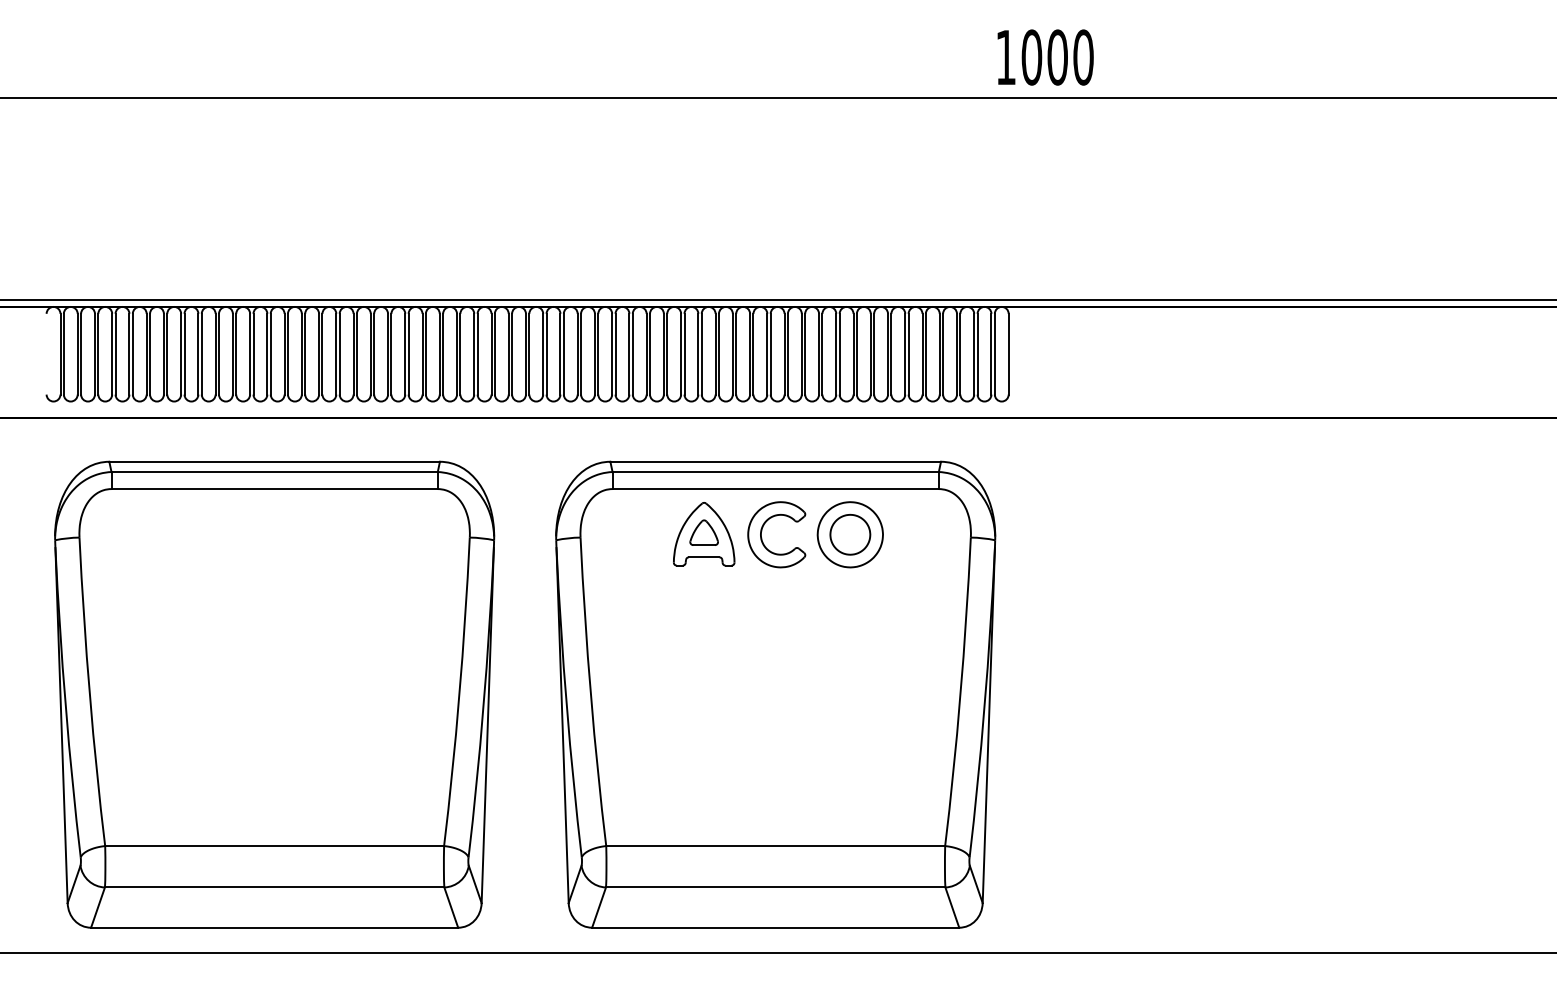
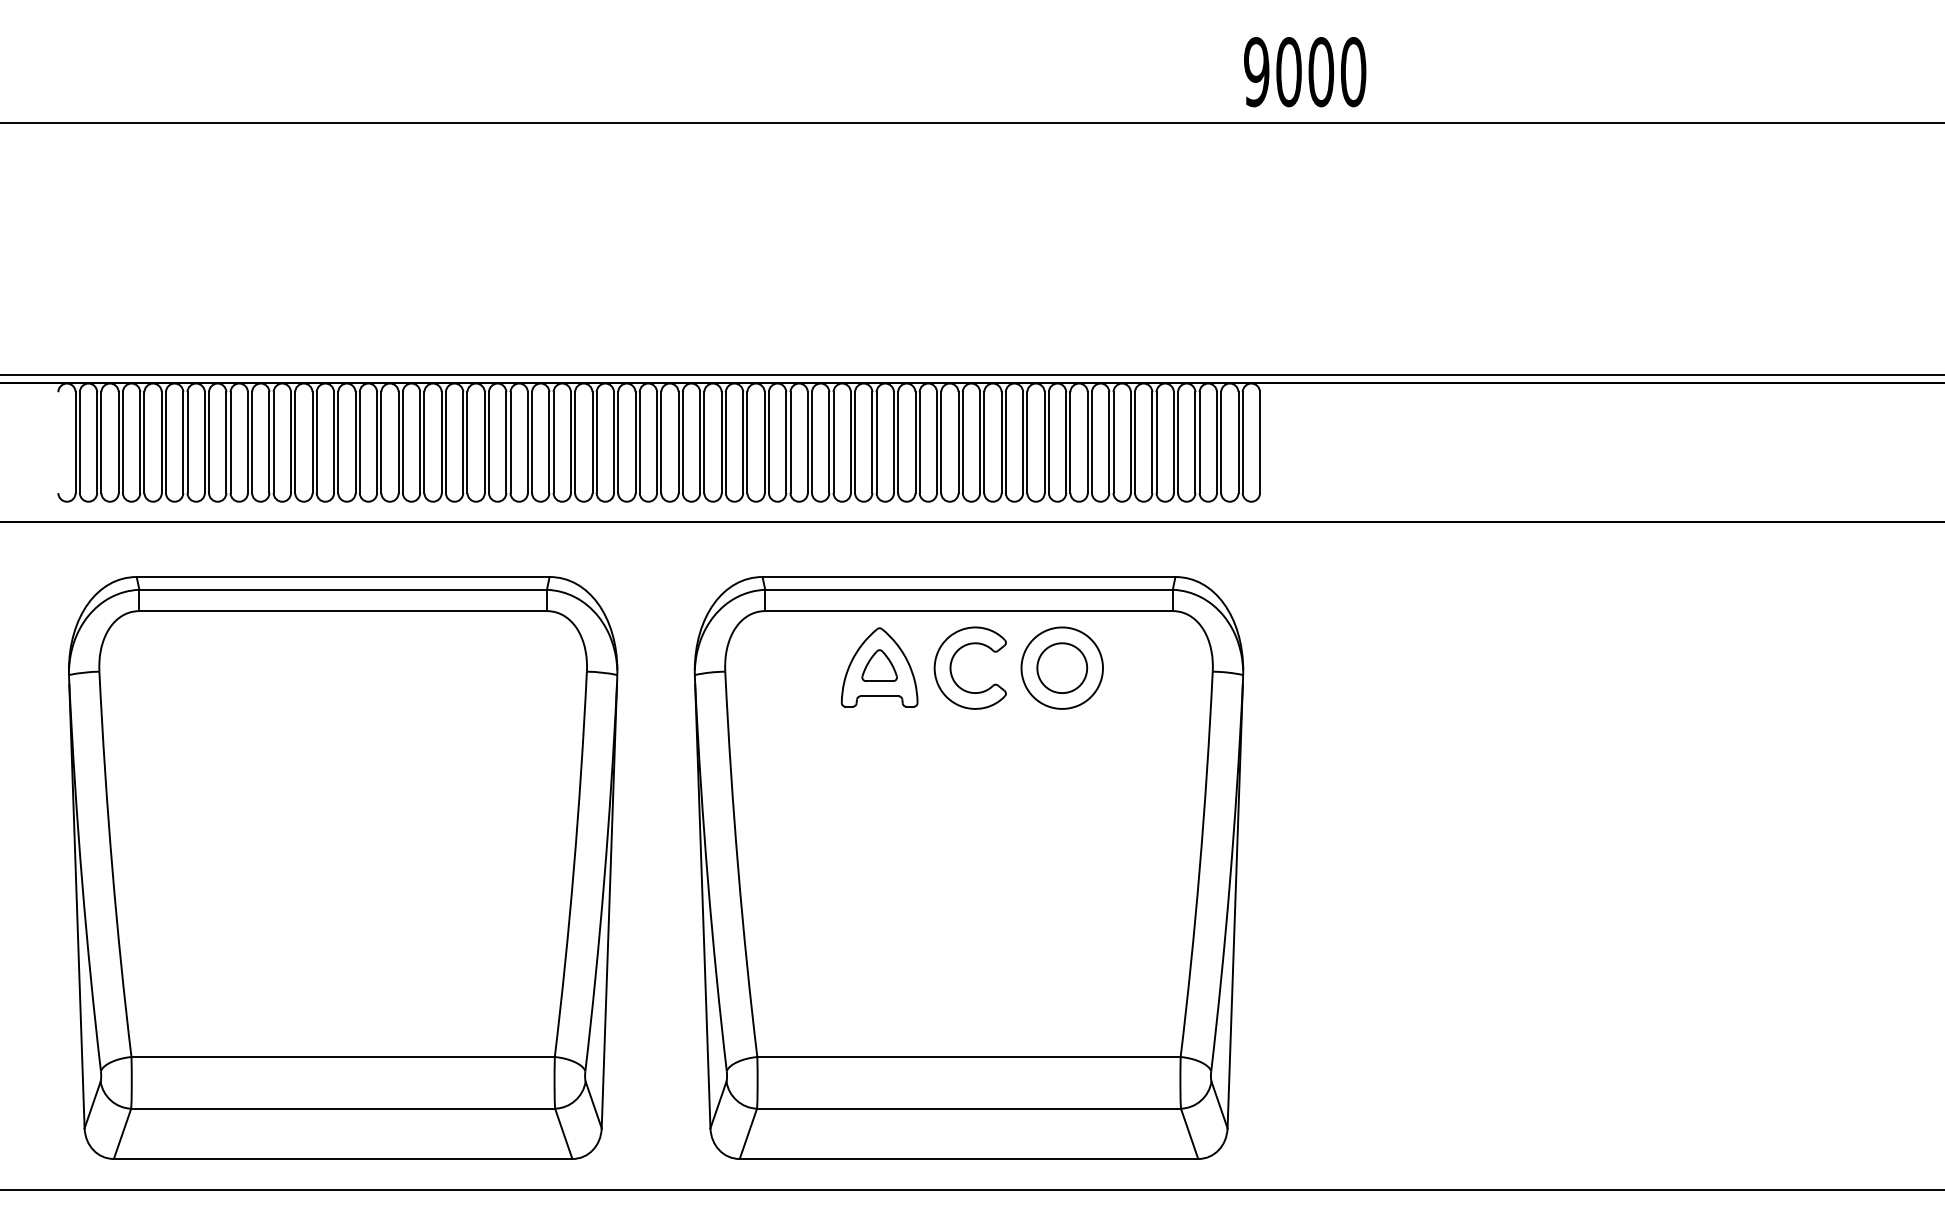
text: (1005, 57) -> (1256, 72), 1000 -> 9000

